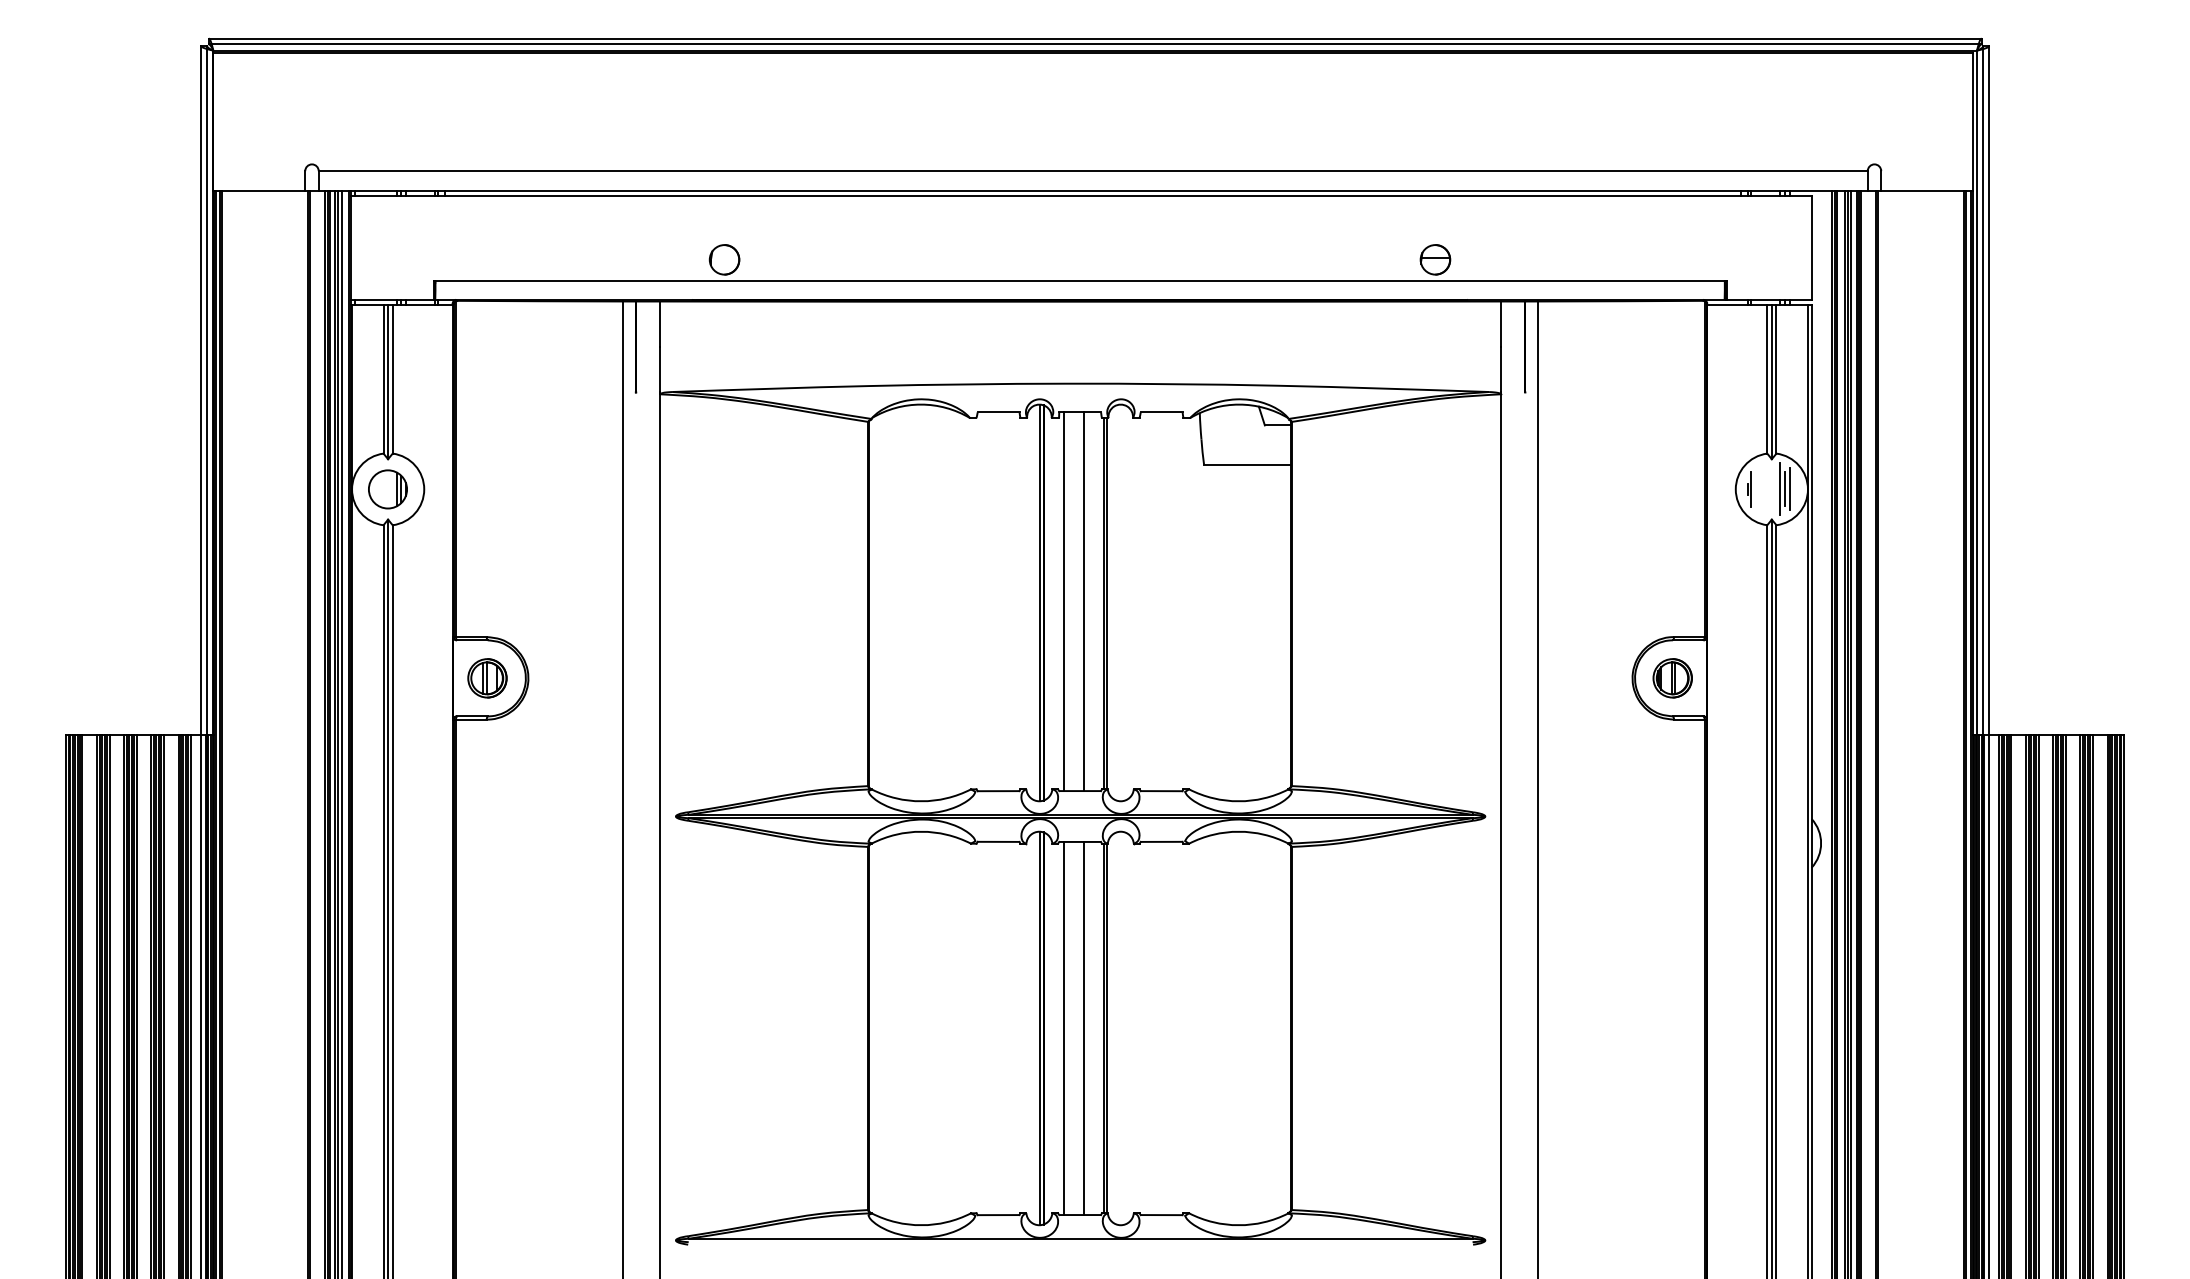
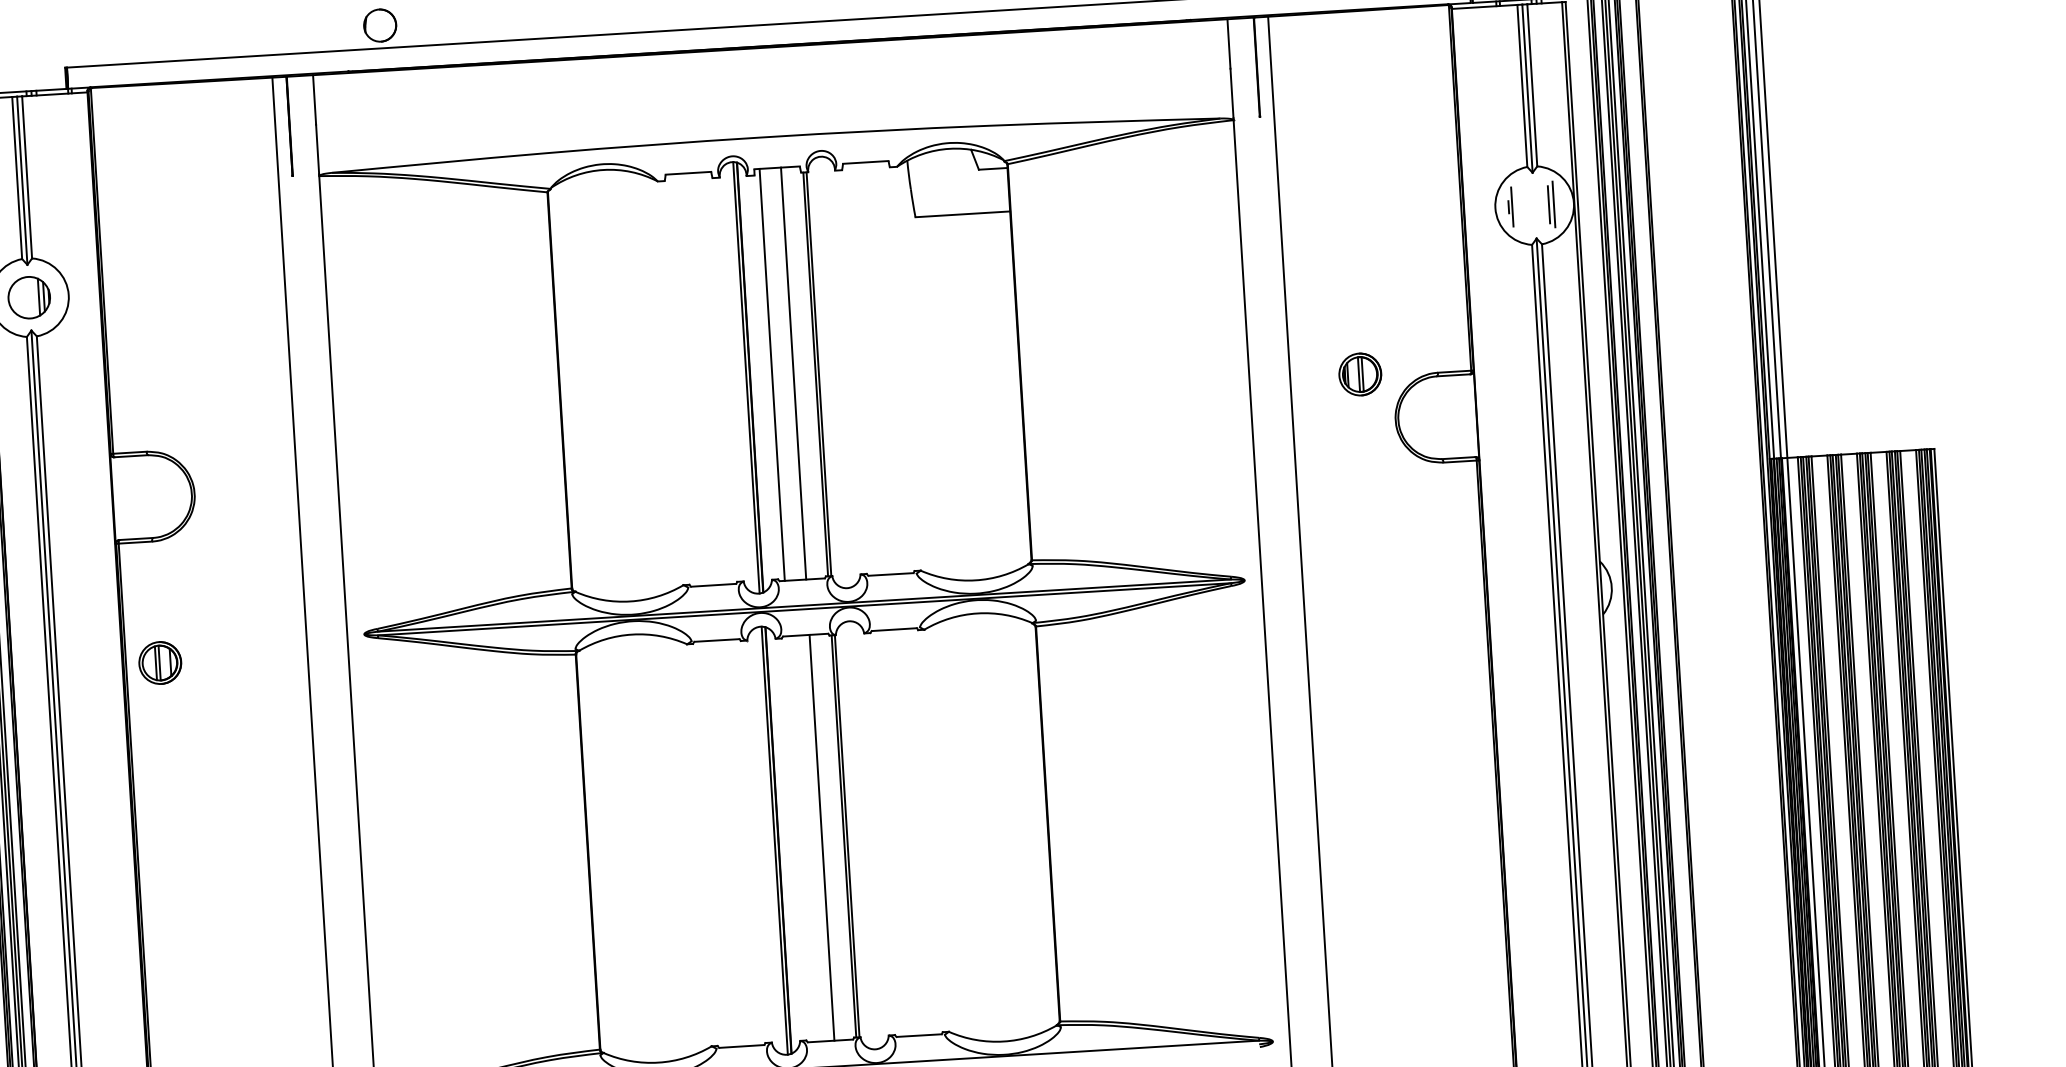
line: (1780, 489) -> (1544, 205), removed
part: (487, 678) -> (160, 663), moved
part: (1672, 678) -> (1360, 374), moved
line: (1064, 1028) -> (801, 839), removed

